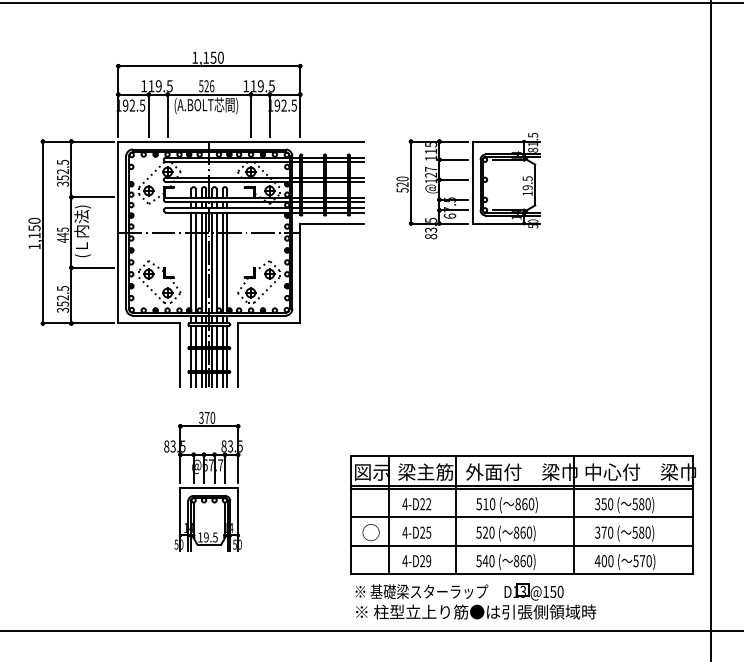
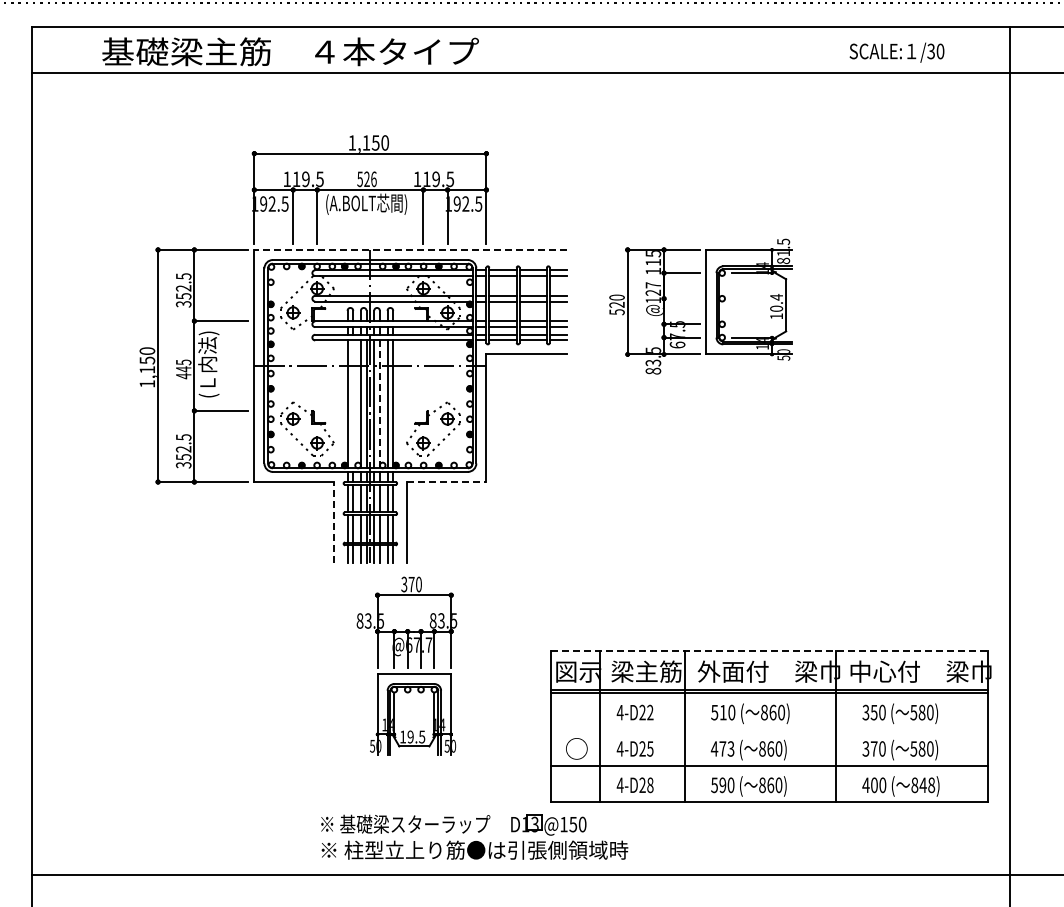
line: (240, 141) -> (410, 249), solid -> dashed
line: (453, 179) -> (682, 298), removed
text: (527, 182) -> (776, 302), 19.5 -> 10.4
line: (196, 262) -> (353, 404), removed
line: (216, 262) -> (379, 404), solid -> dashed
line: (268, 323) -> (446, 482), solid -> dashed
line: (180, 354) -> (333, 521), solid -> dashed
line: (522, 455) -> (769, 650), solid -> dashed
part: (203, 481) -> (406, 665), moved
line: (522, 517) -> (769, 729), removed
text: (485, 532) -> (722, 748), 520 -> 473
text: (642, 560) -> (923, 784), 570) -> 848)
text: (428, 561) -> (650, 785), 4-D29 -> 4-D28
text: (485, 561) -> (722, 785), 540 -> 590
part: (475, 601) -> (474, 836), moved

